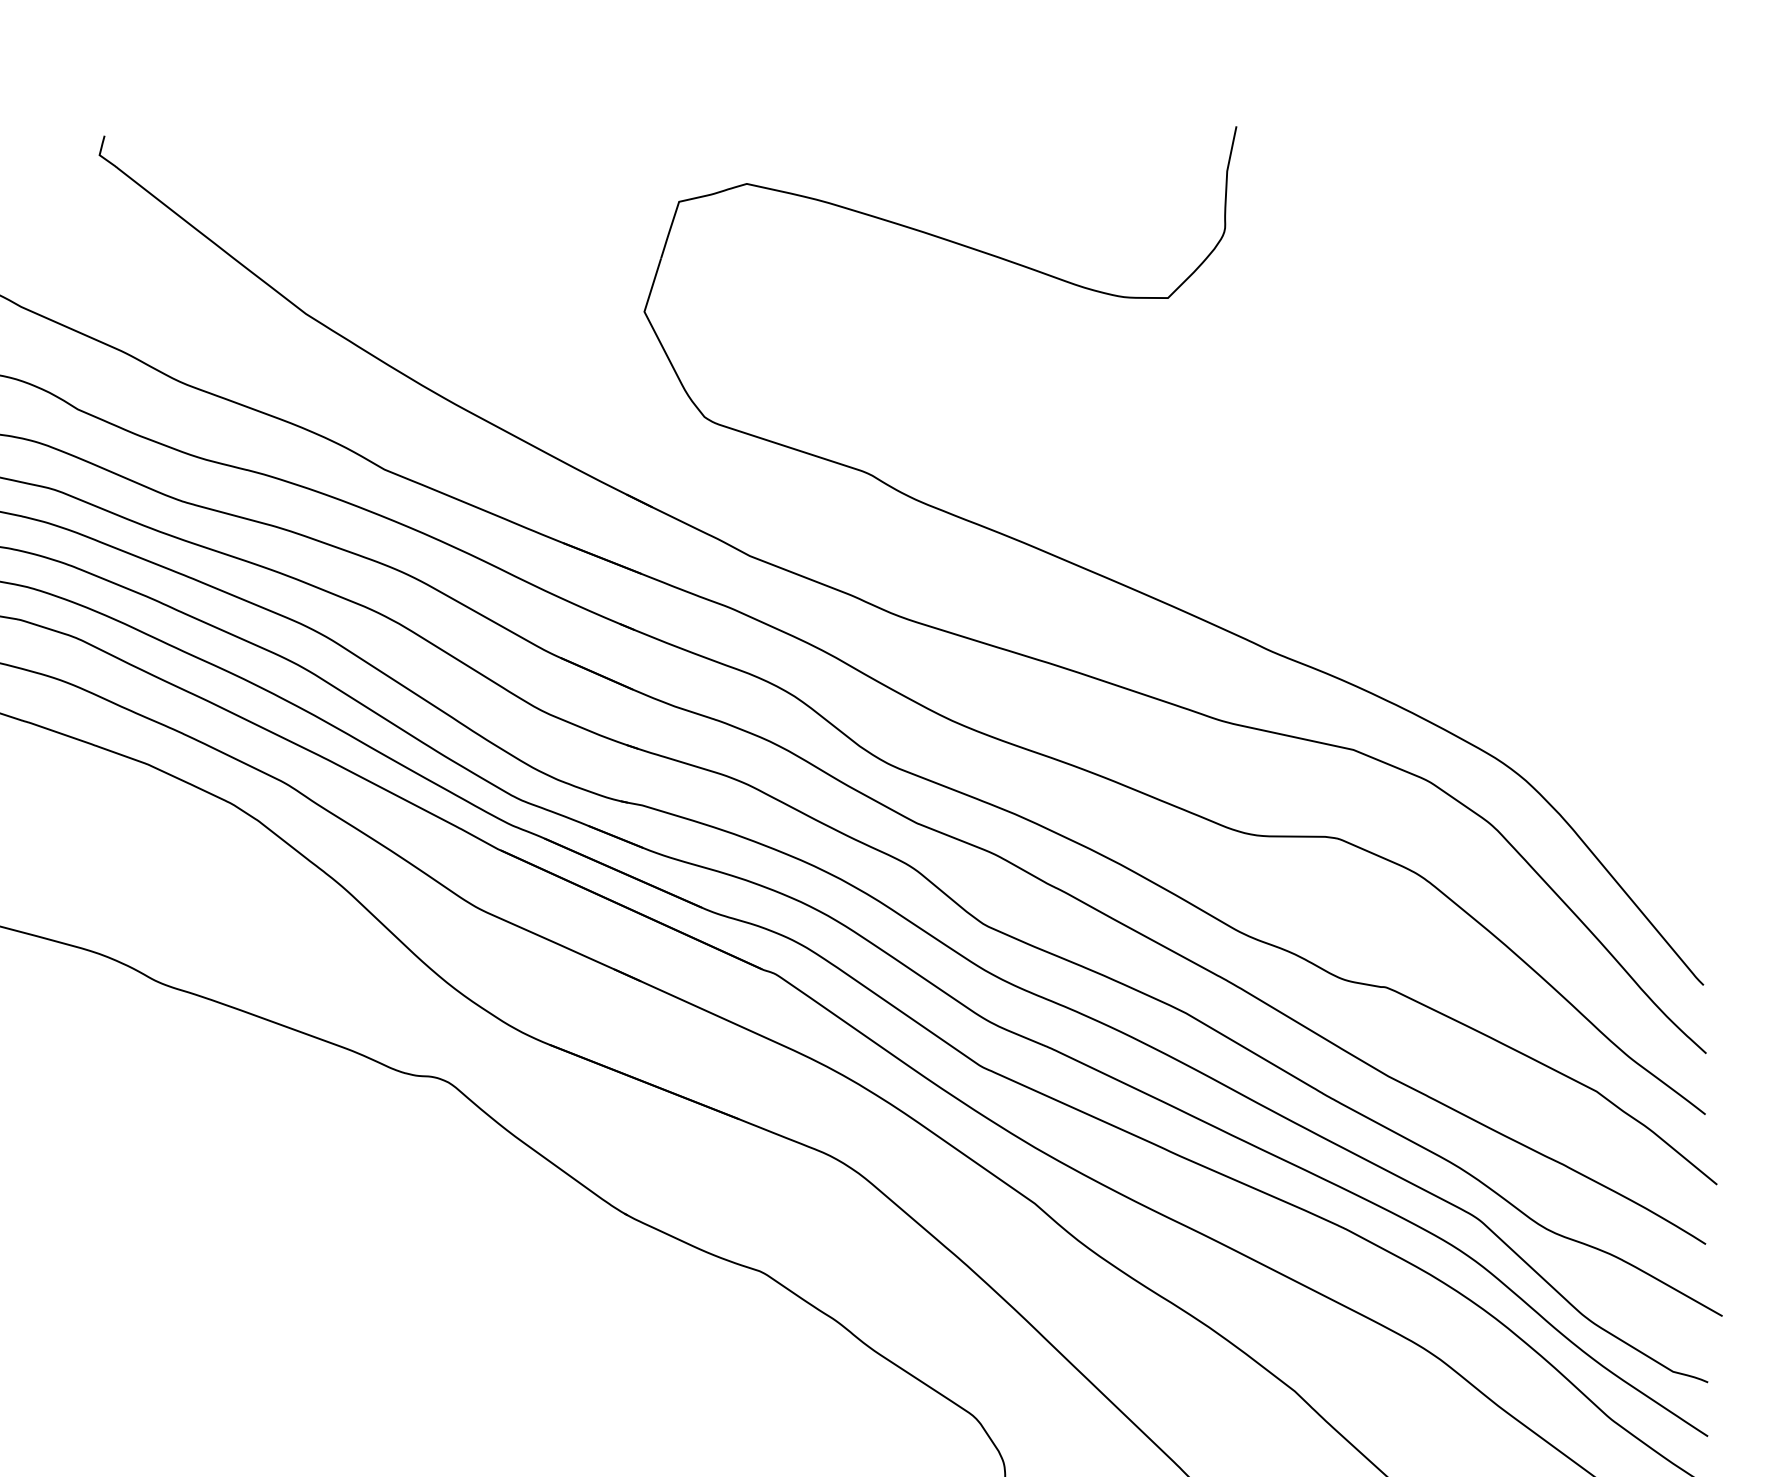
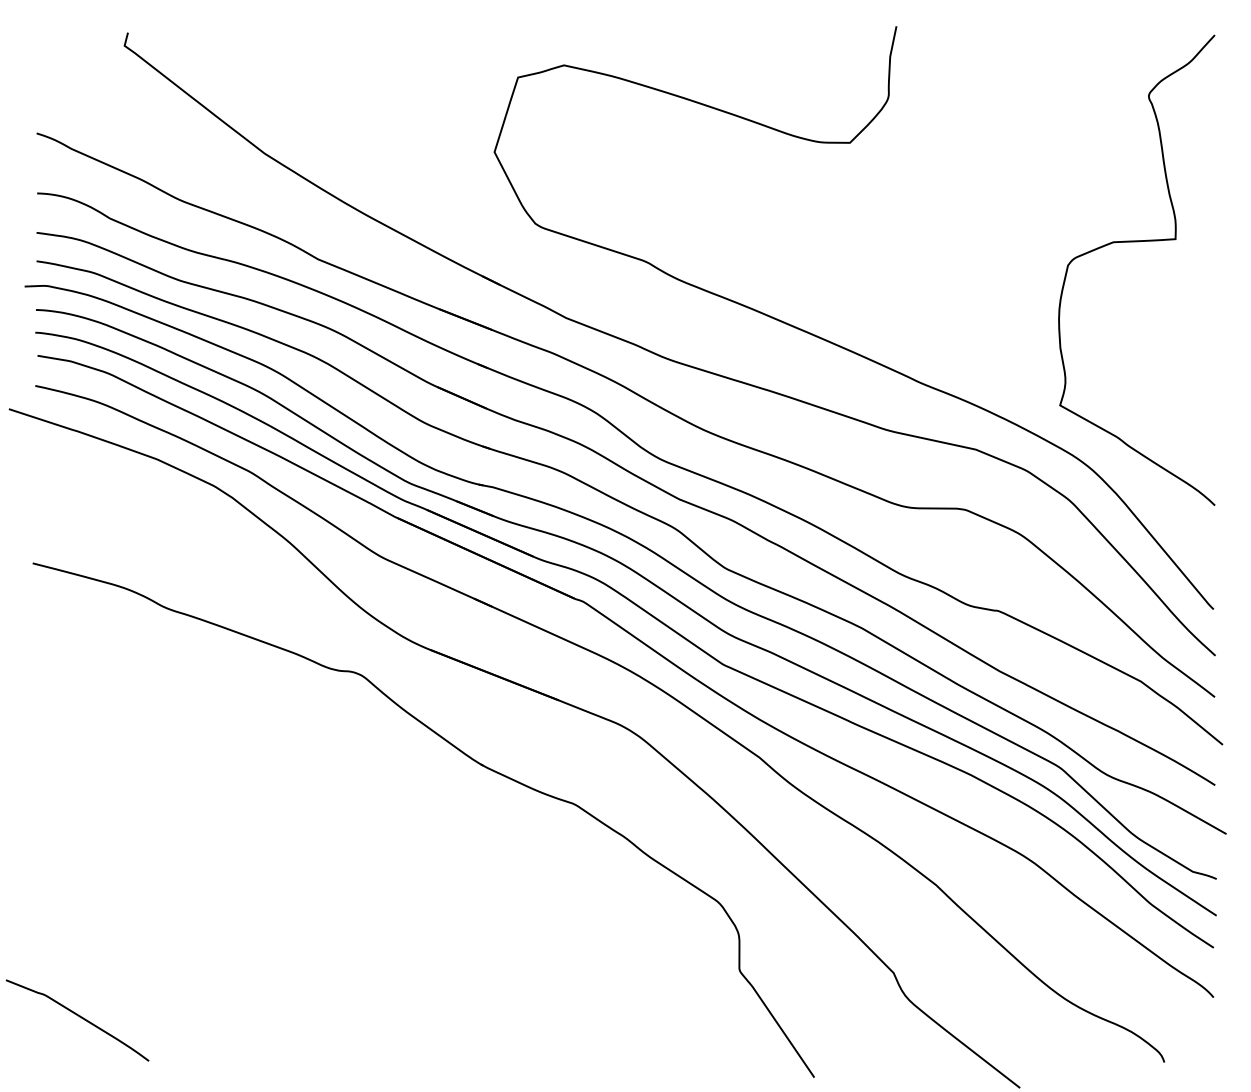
curve: (1589, 444) -> (1136, 242), added

